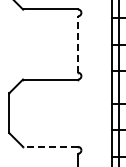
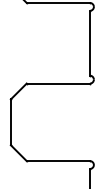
line: (77, 44) -> (89, 43), dashed -> solid
line: (50, 146) -> (58, 160), dashed -> solid

